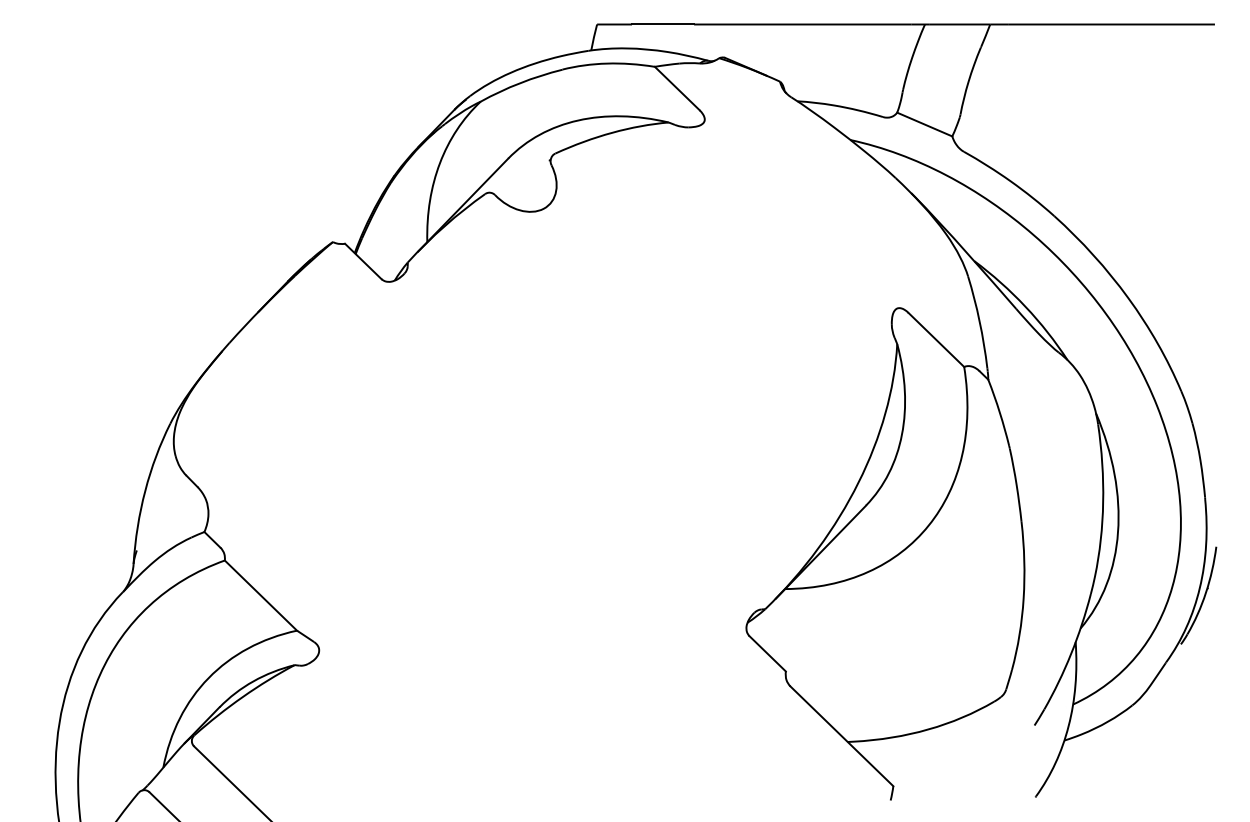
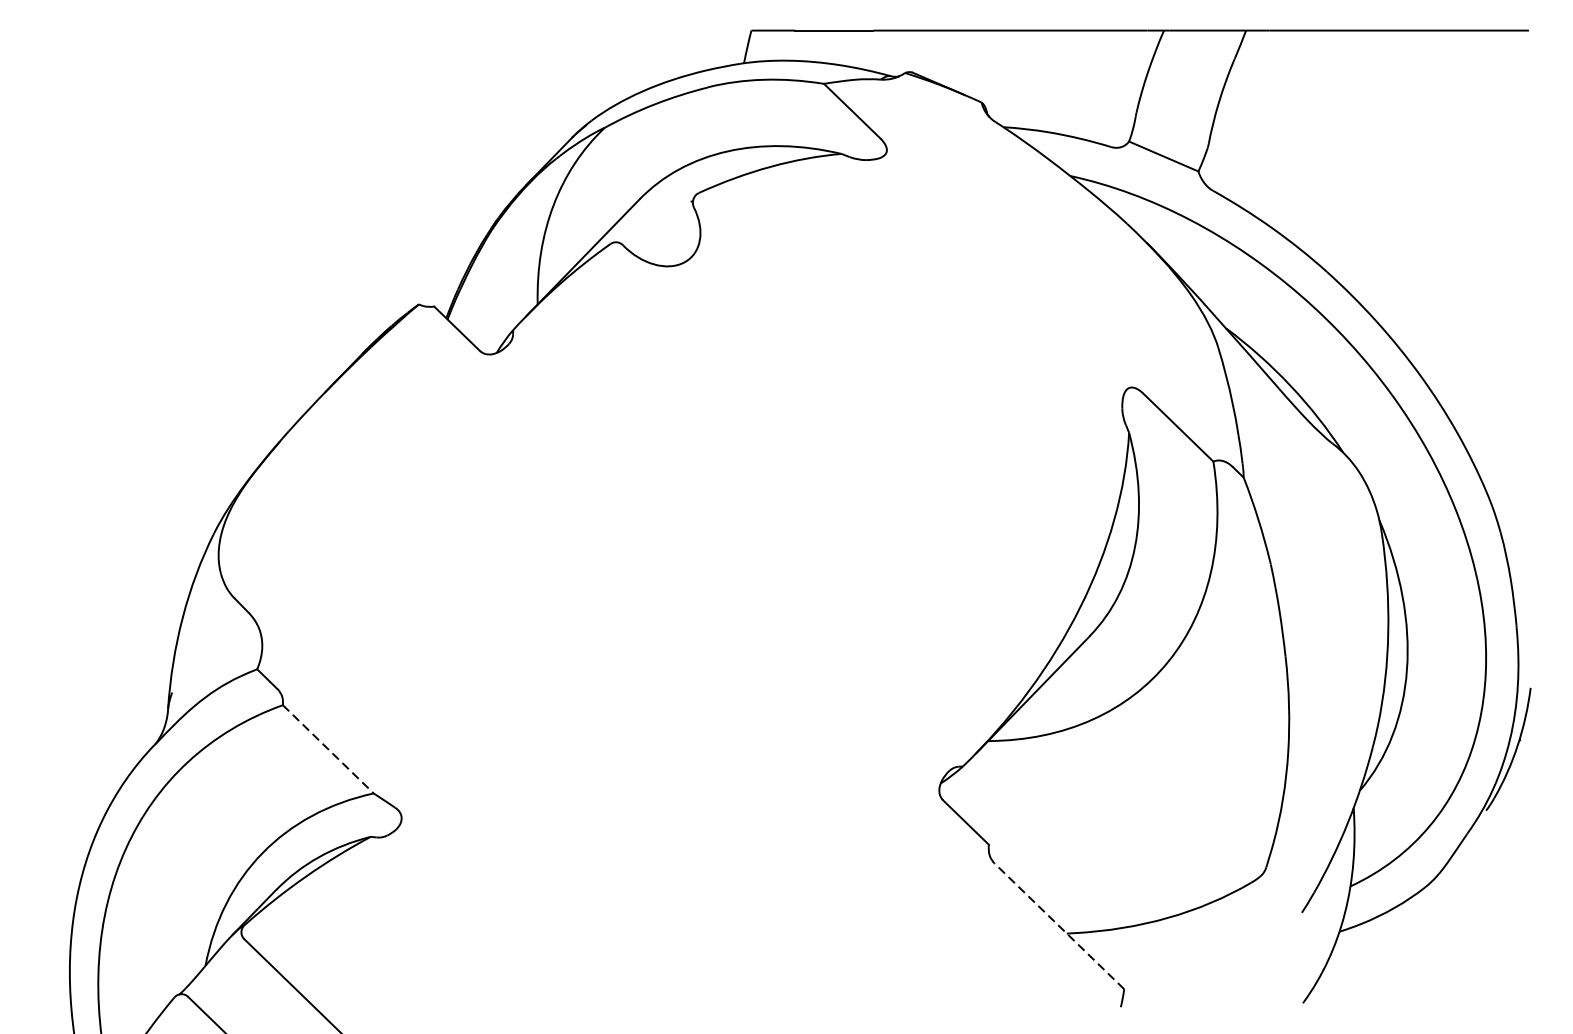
line: (261, 595) -> (329, 749), solid -> dashed
line: (841, 736) -> (1058, 926), solid -> dashed

